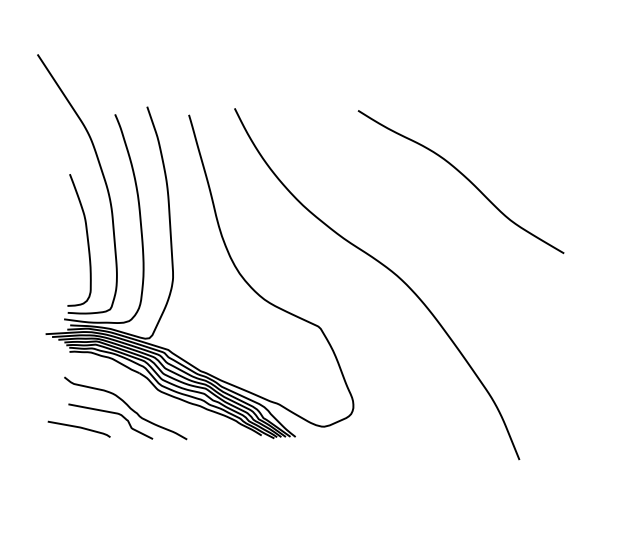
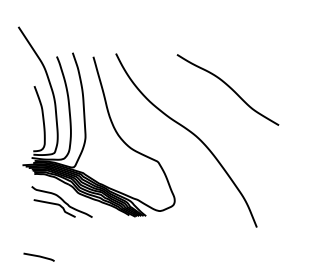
line: (78, 427) -> (38, 256), moved

